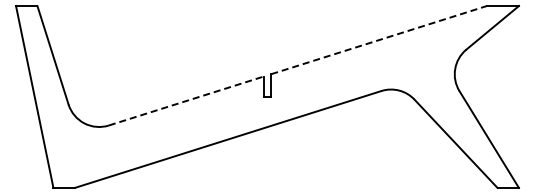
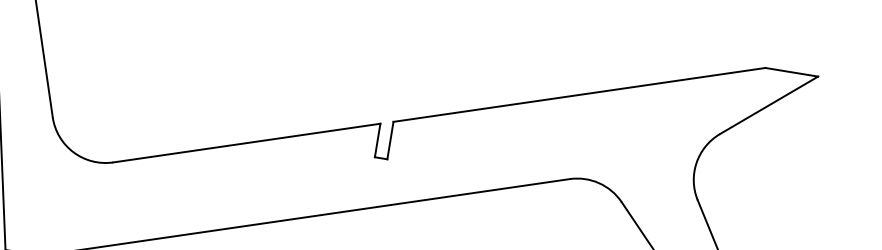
line: (379, 39) -> (580, 94), dashed -> solid
line: (186, 100) -> (247, 142), dashed -> solid

